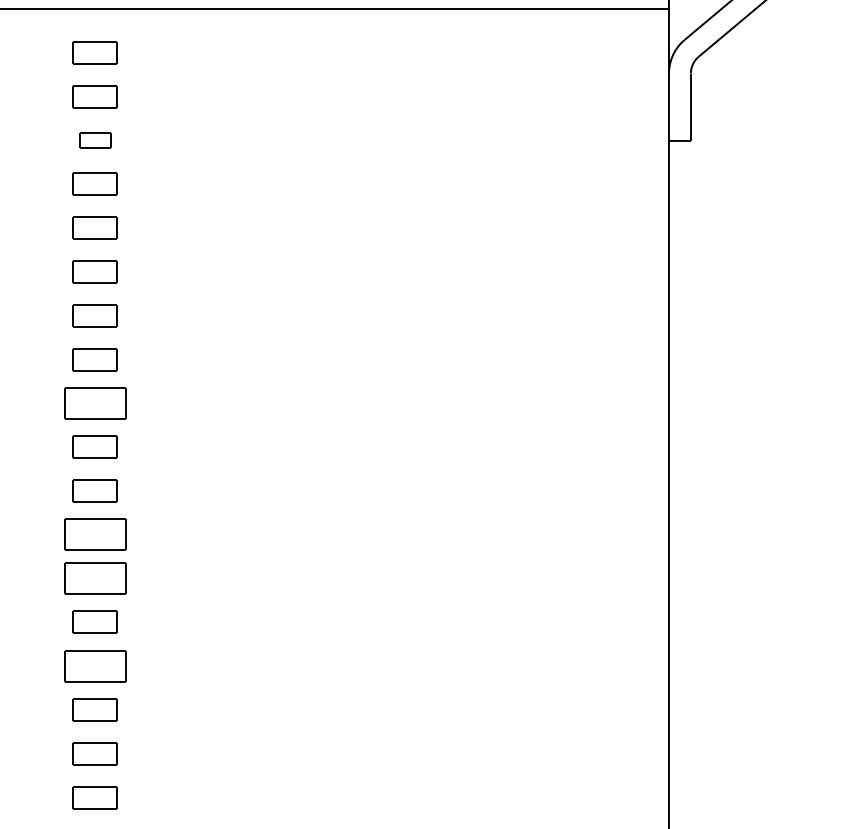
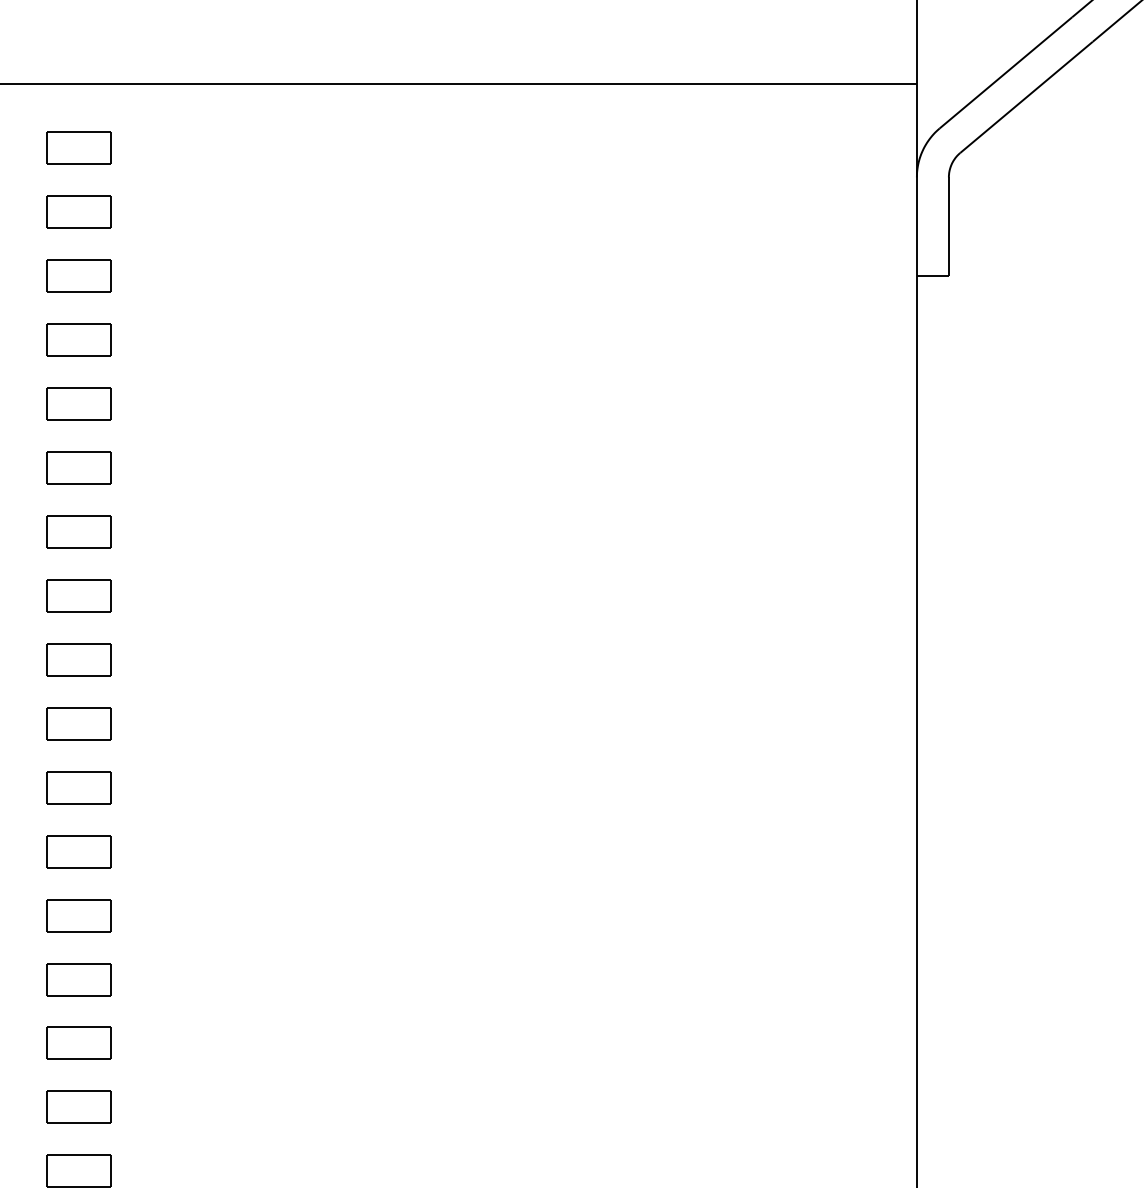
part: (94, 140) -> (77, 275), size x1.43
part: (94, 402) -> (77, 658), size x0.71
part: (94, 534) -> (77, 851), size x0.71
part: (94, 578) -> (77, 915), size x0.71
part: (94, 665) -> (77, 1042), size x0.71

